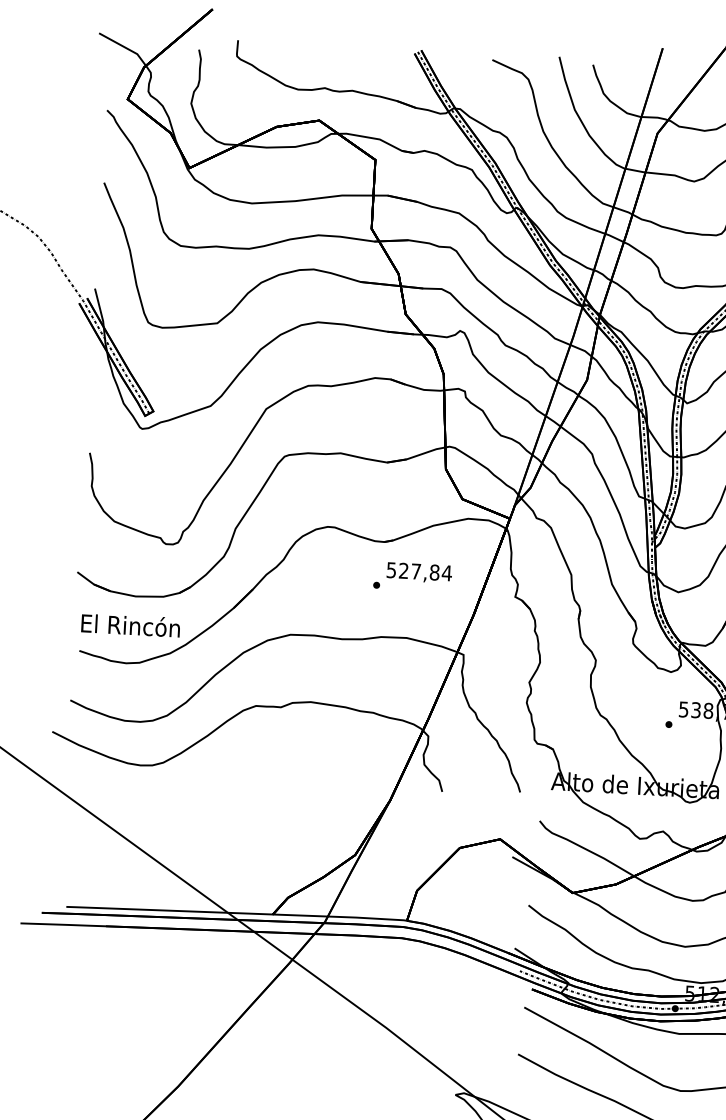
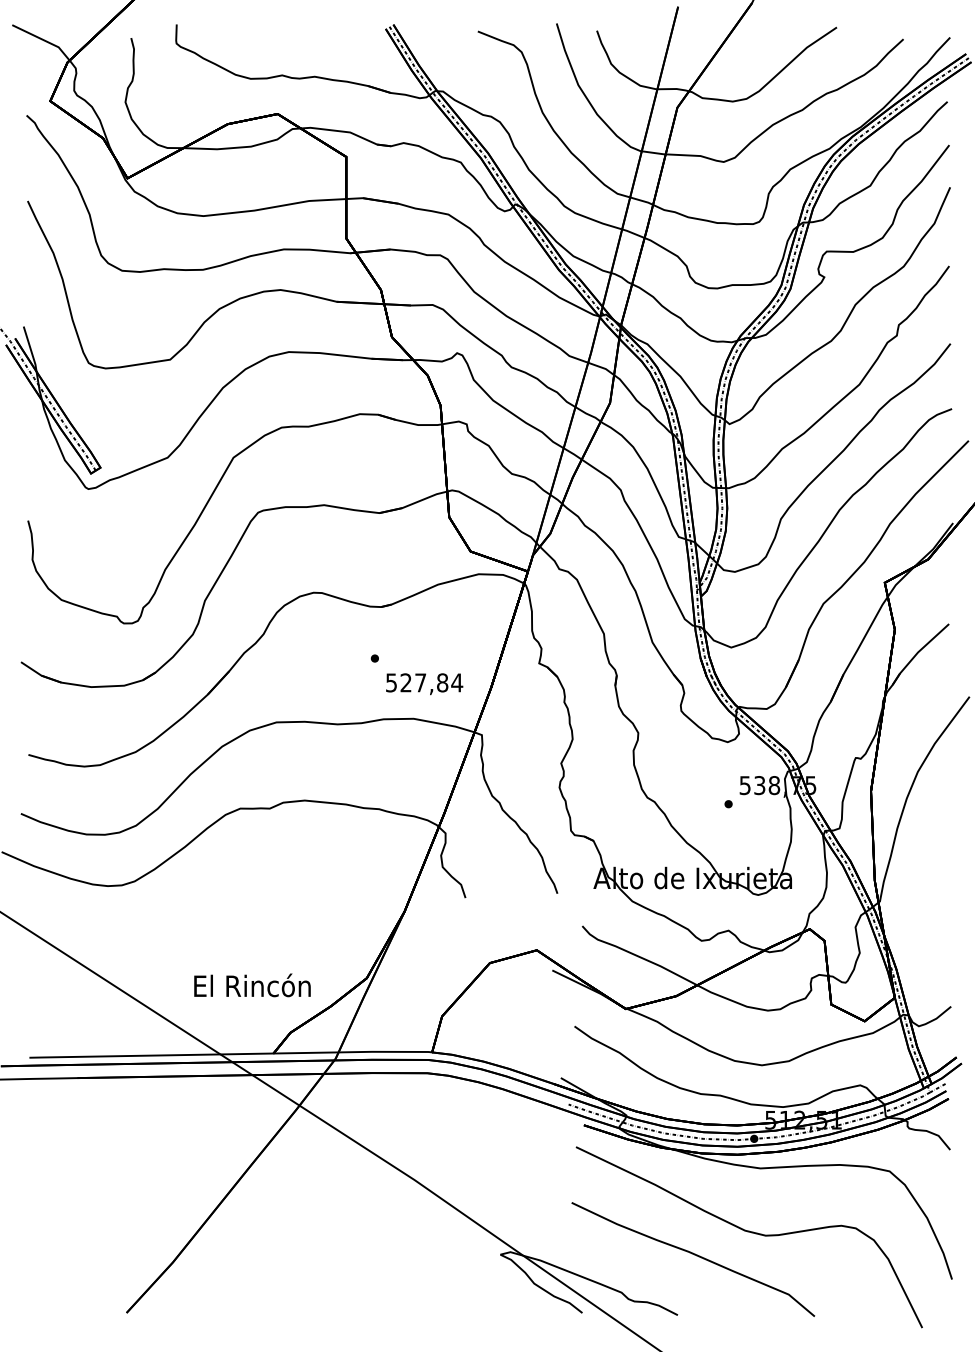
text: (419, 573) -> (424, 684), moved
text: (130, 625) -> (252, 985), moved

